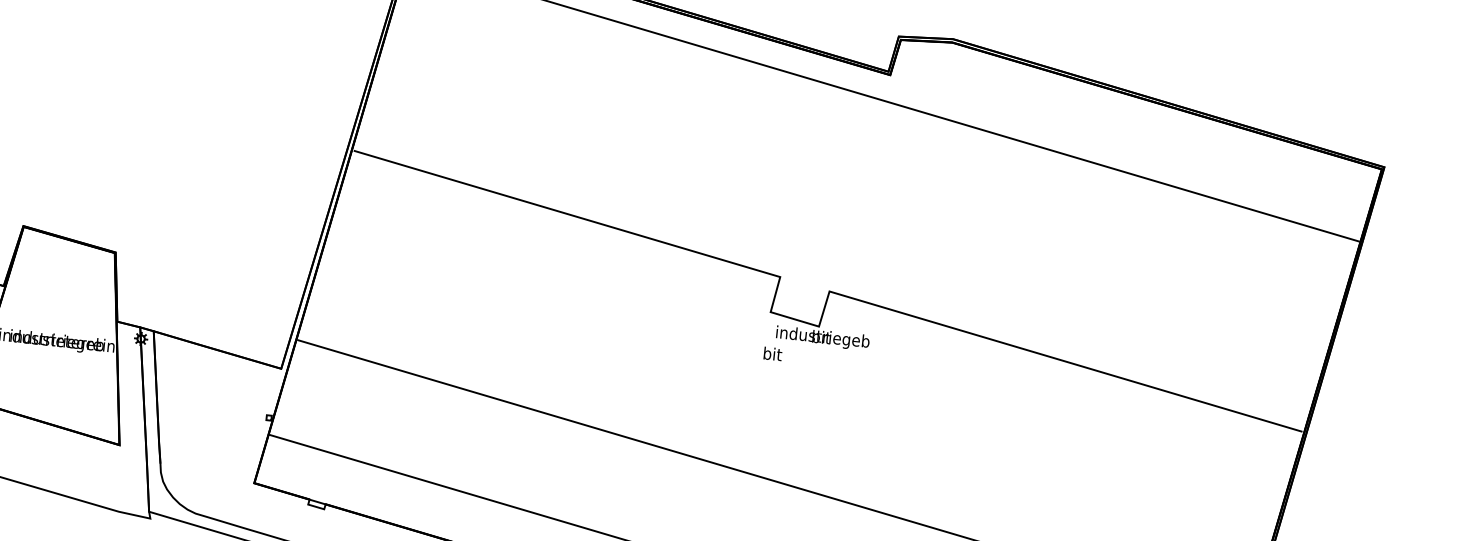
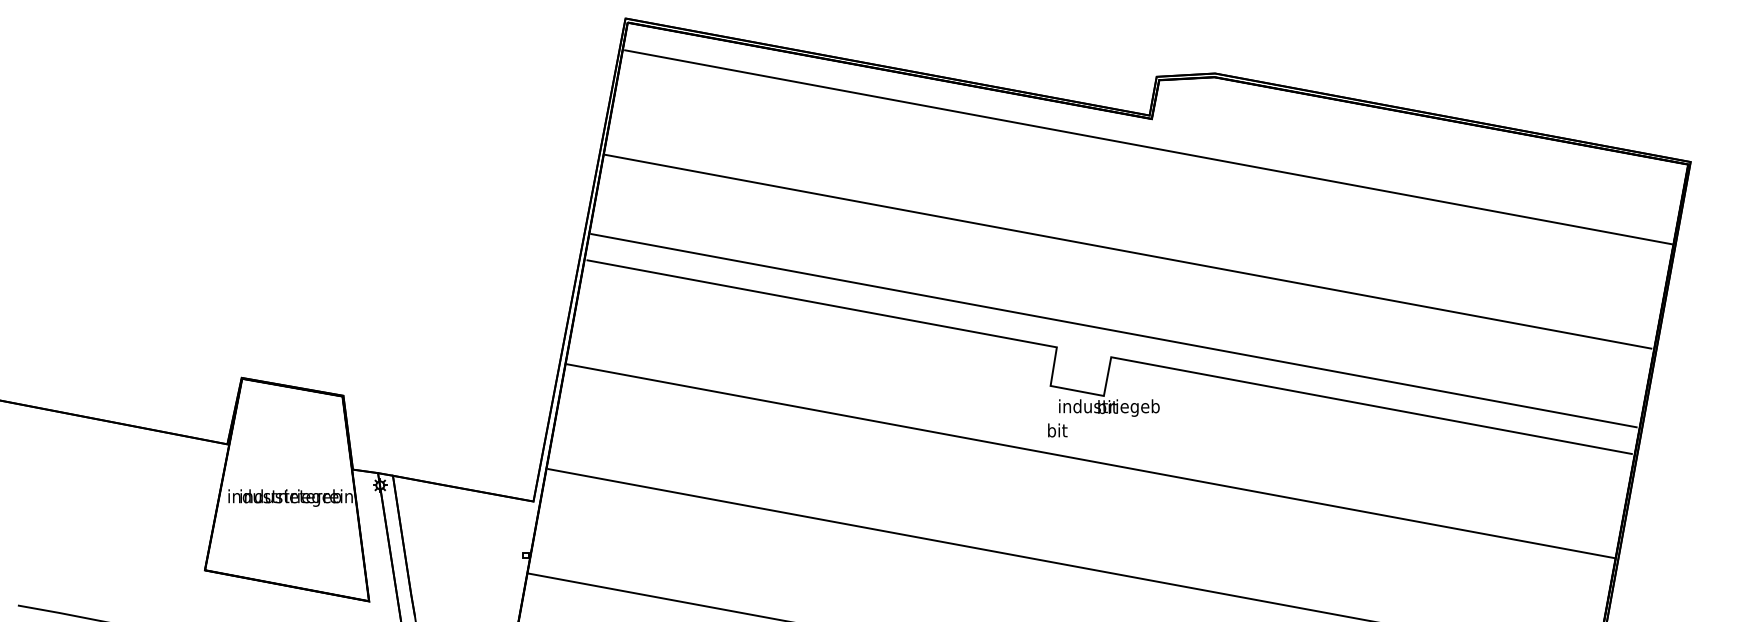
line: (855, 195) -> (1128, 251), added
line: (834, 266) -> (1113, 330), added
line: (800, 385) -> (1090, 461), added

